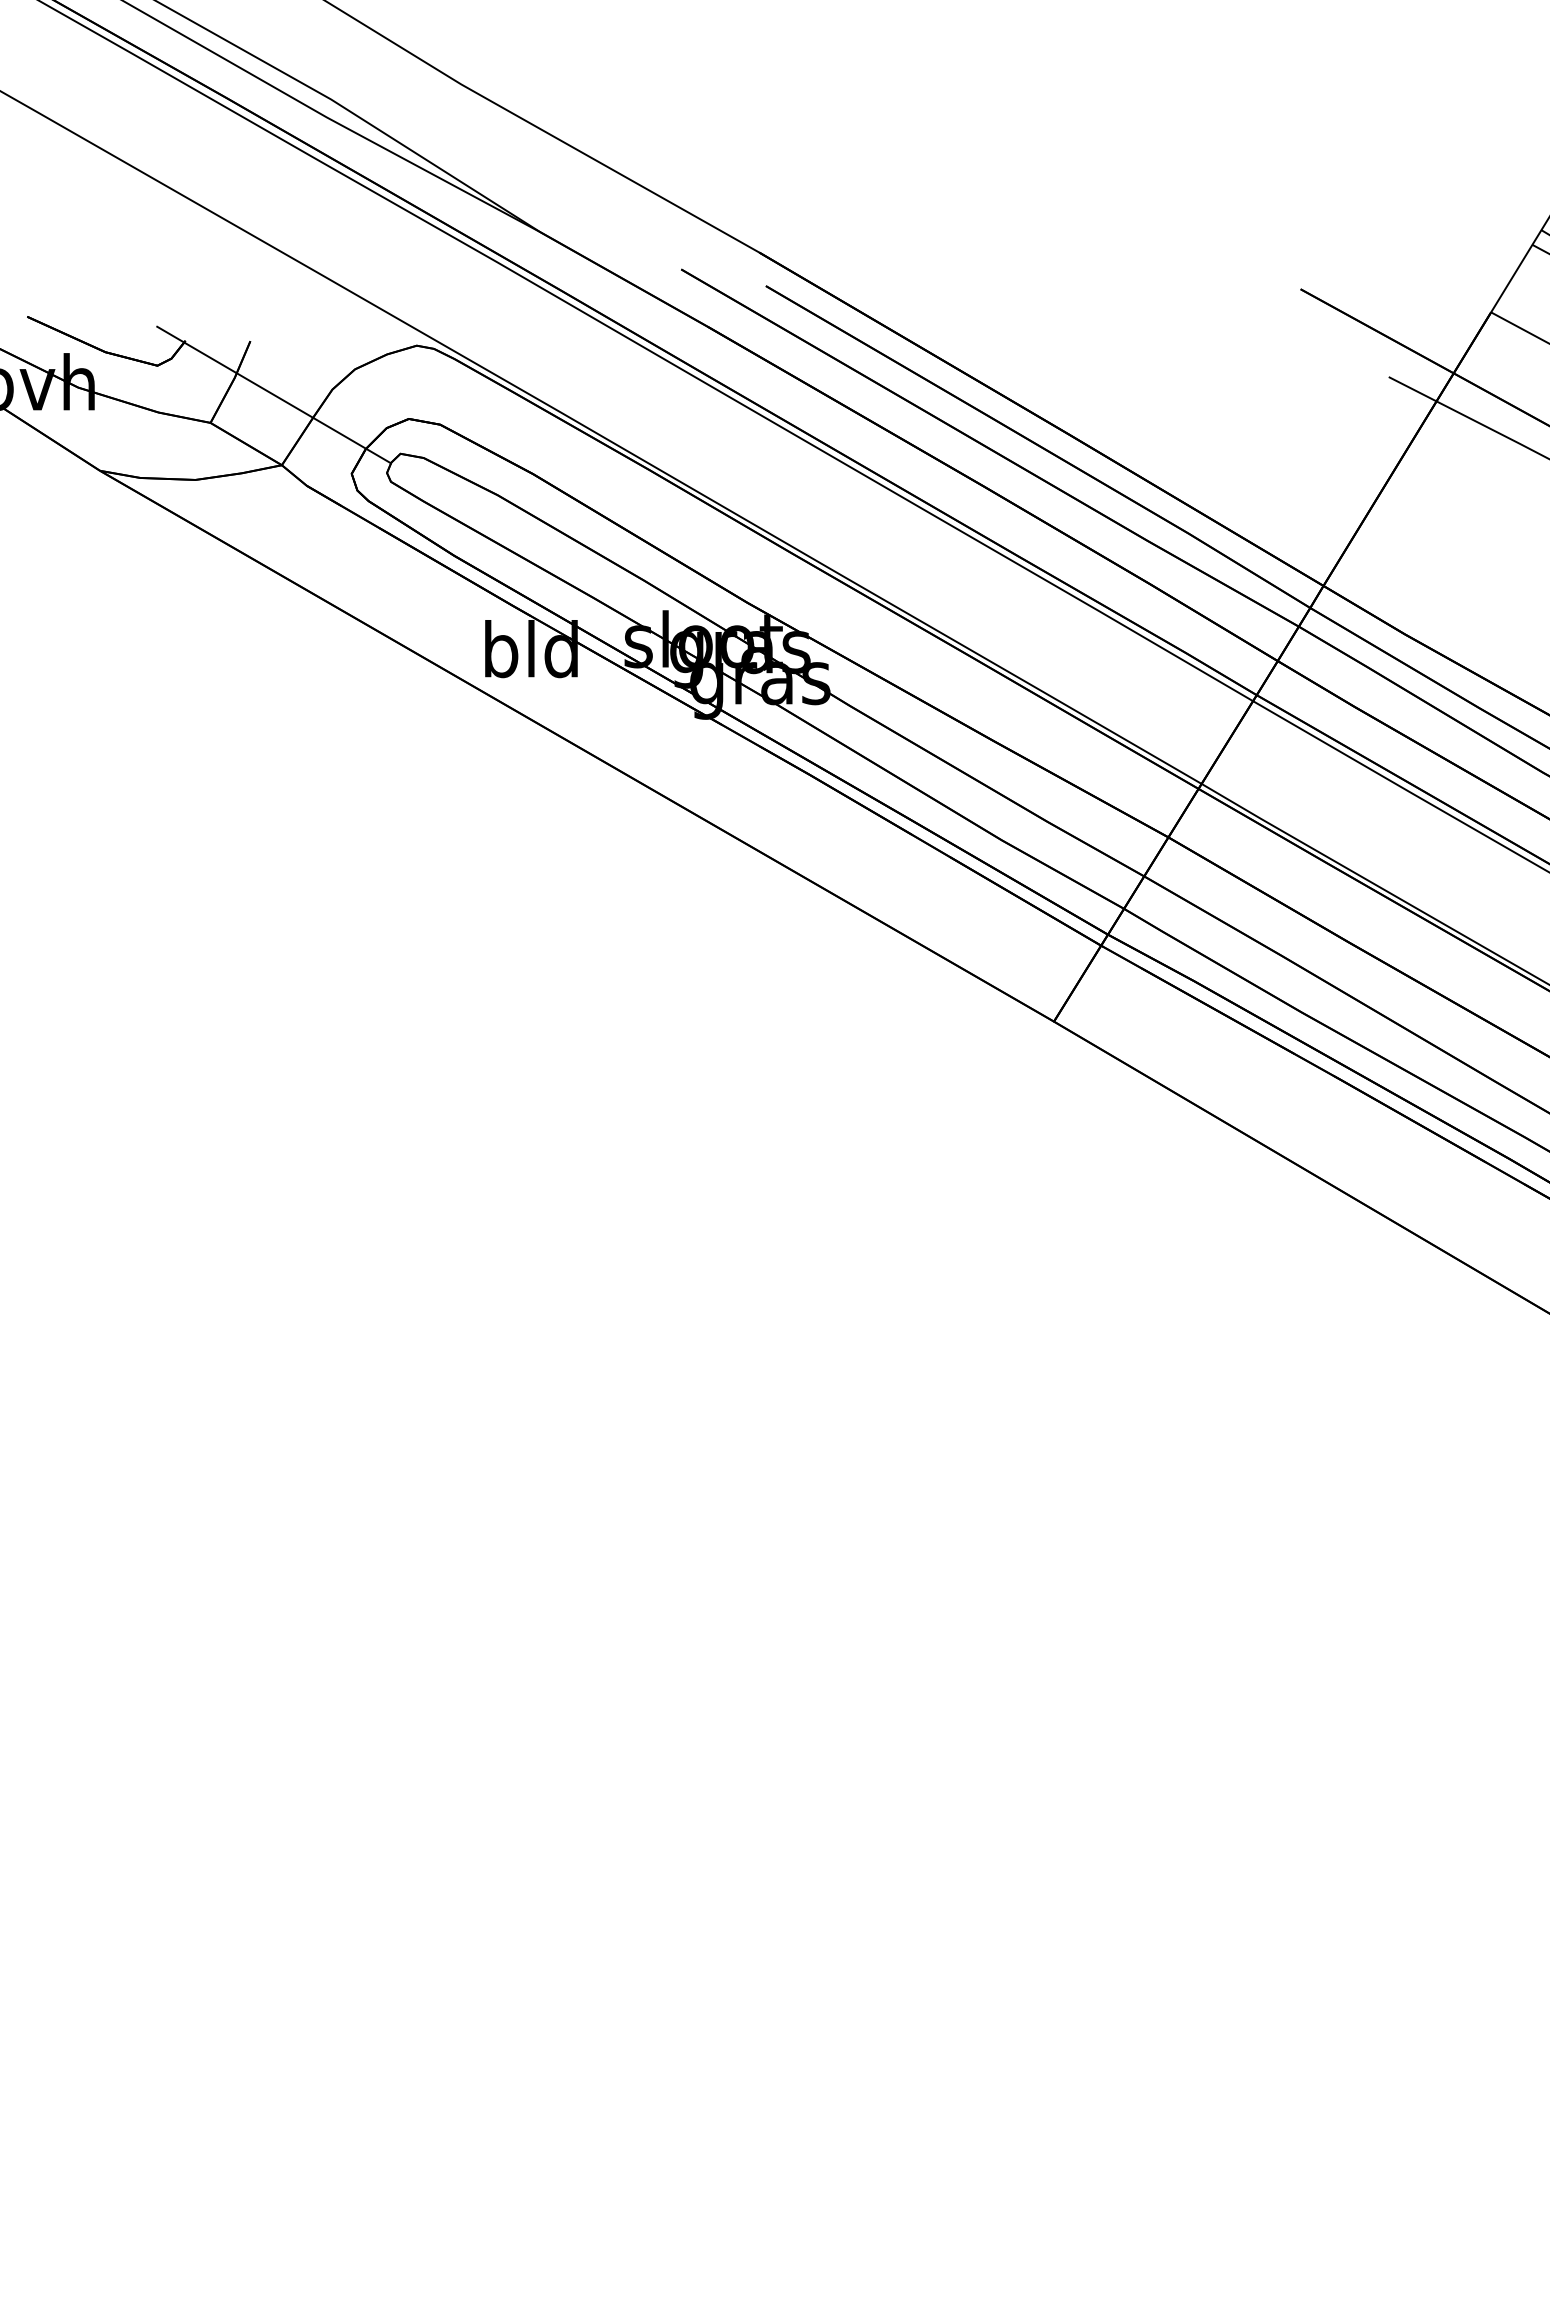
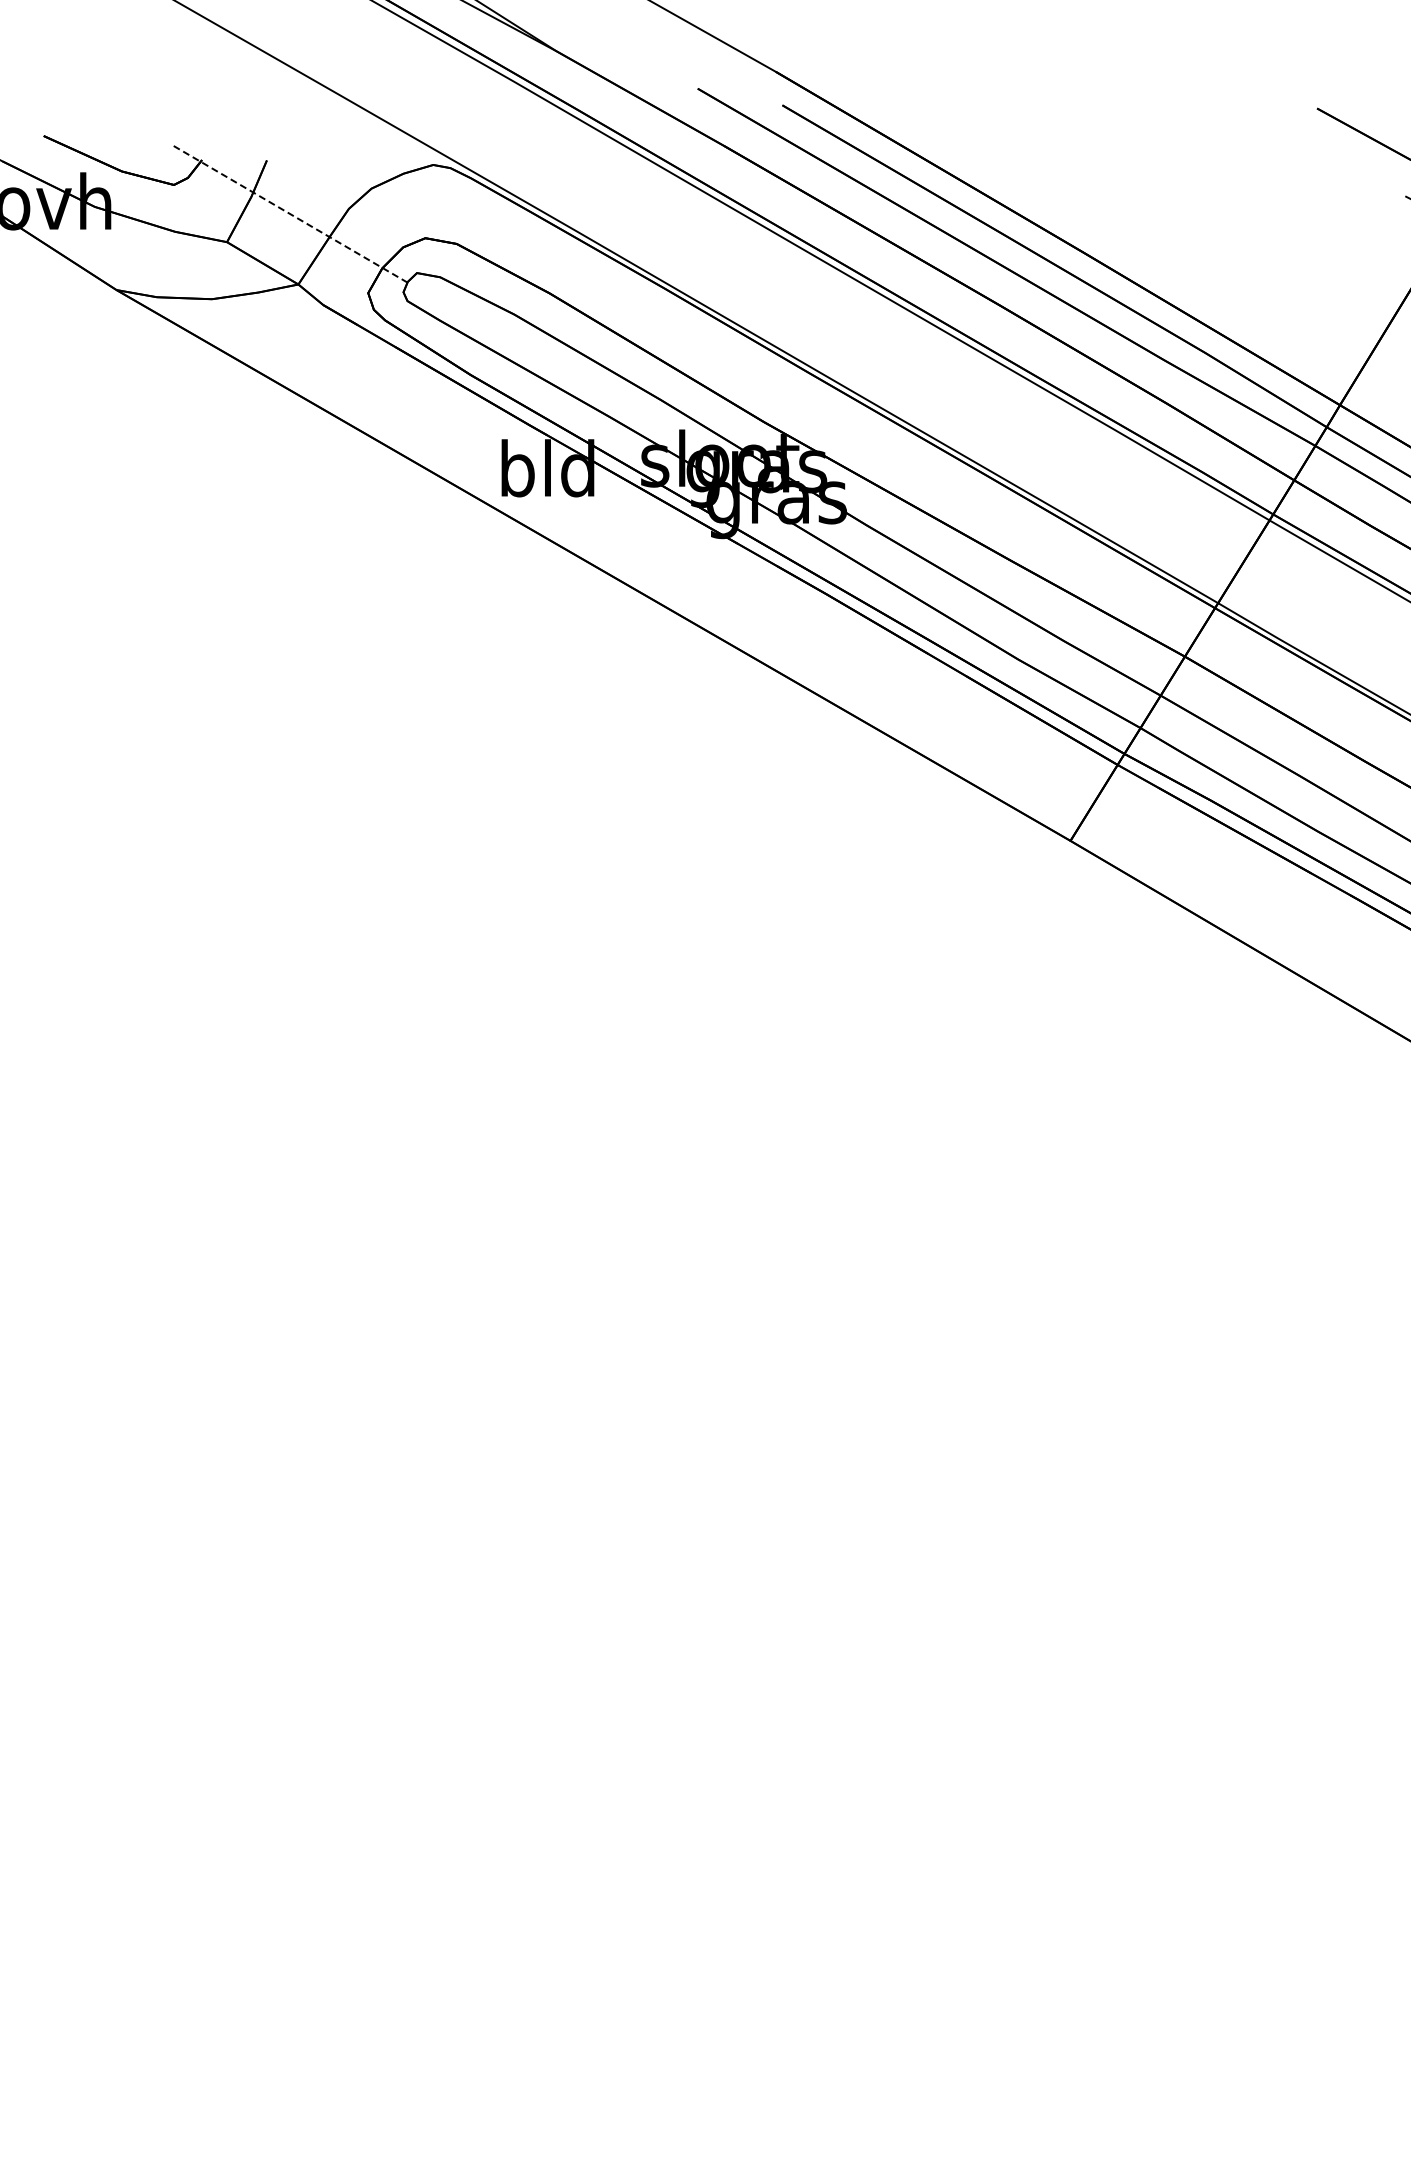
line: (274, 395) -> (291, 214), solid -> dashed

